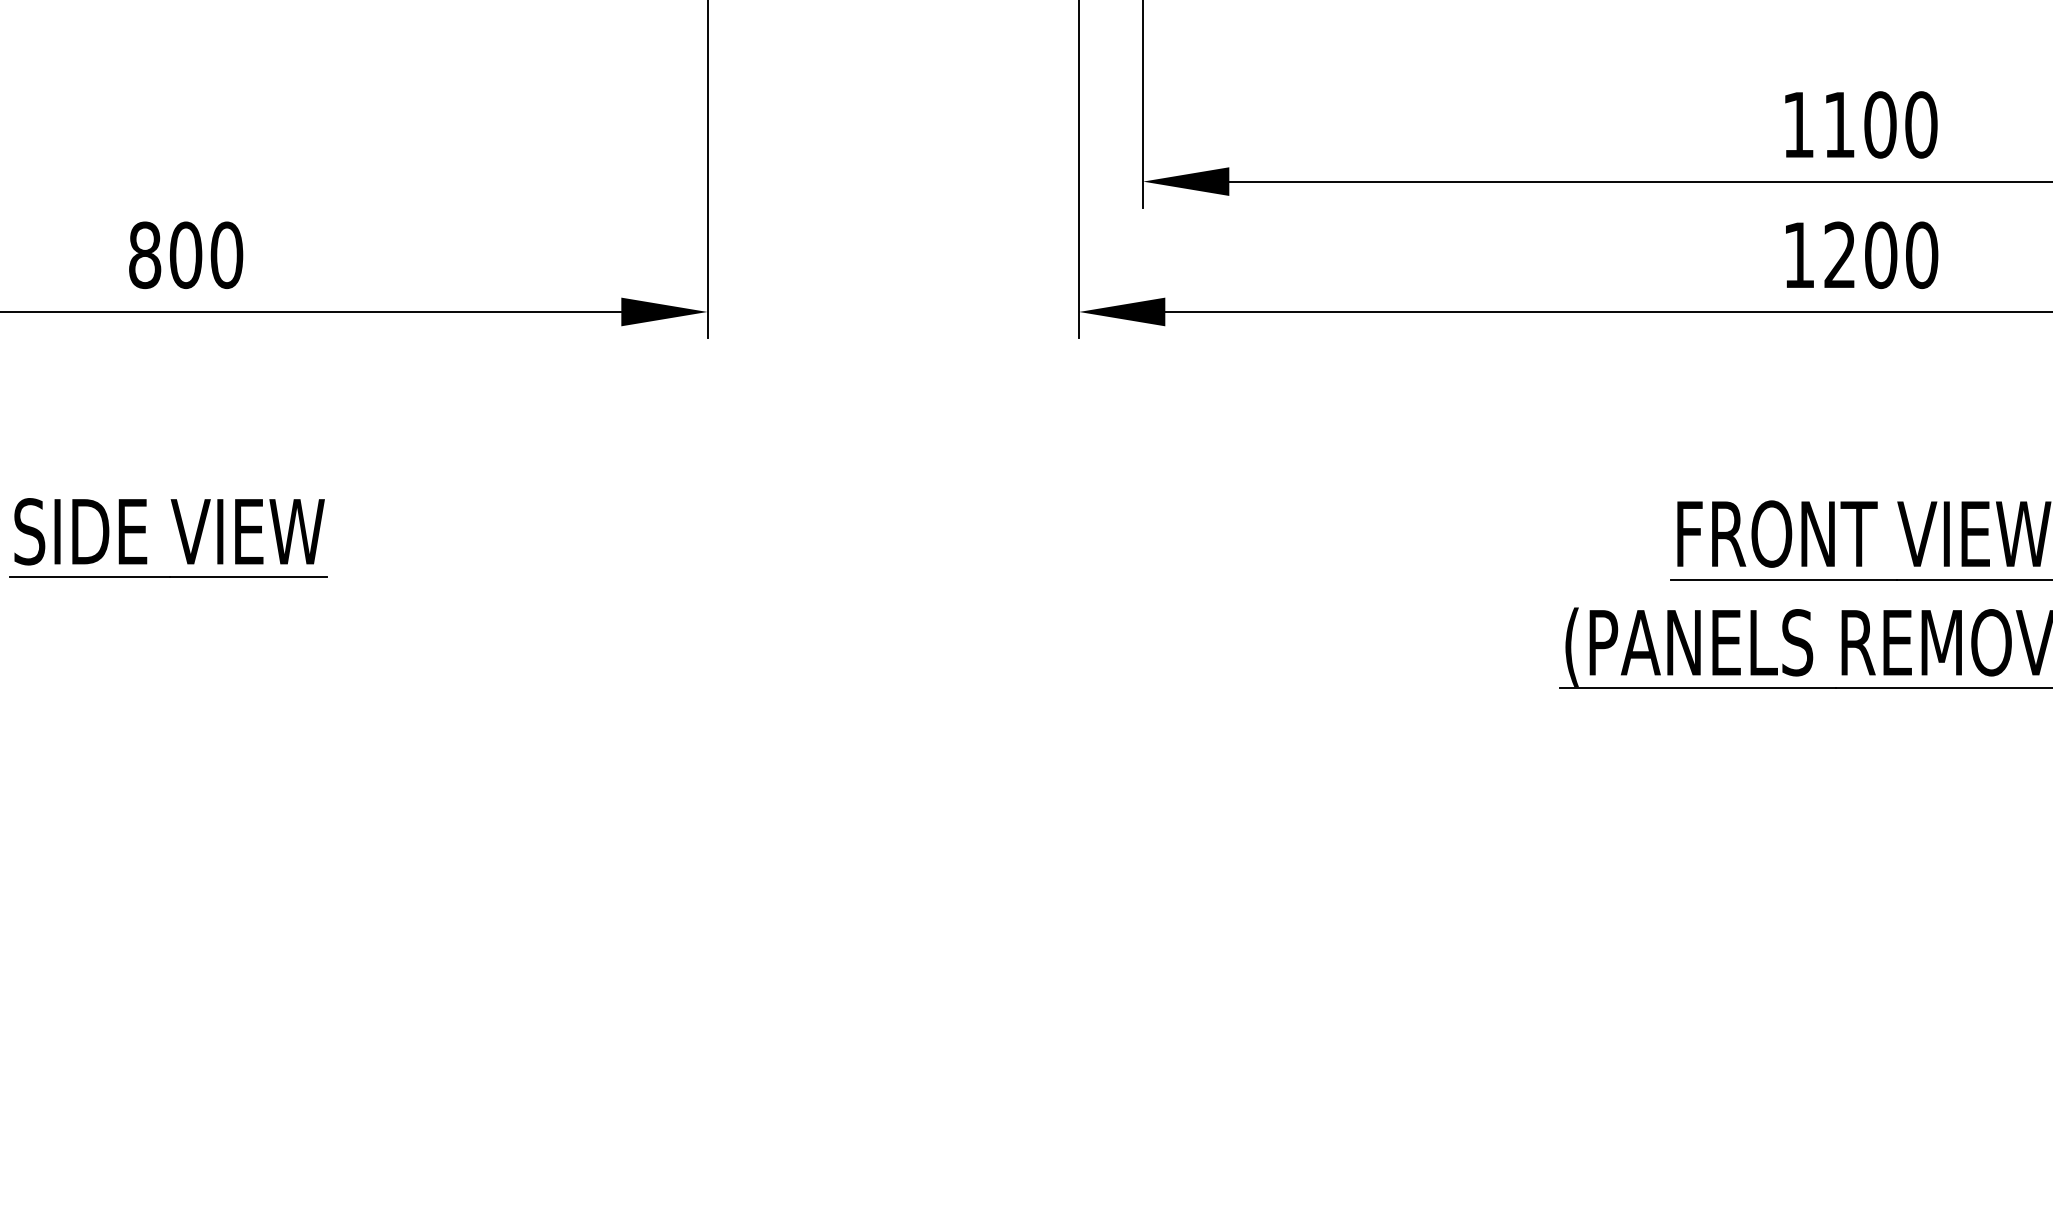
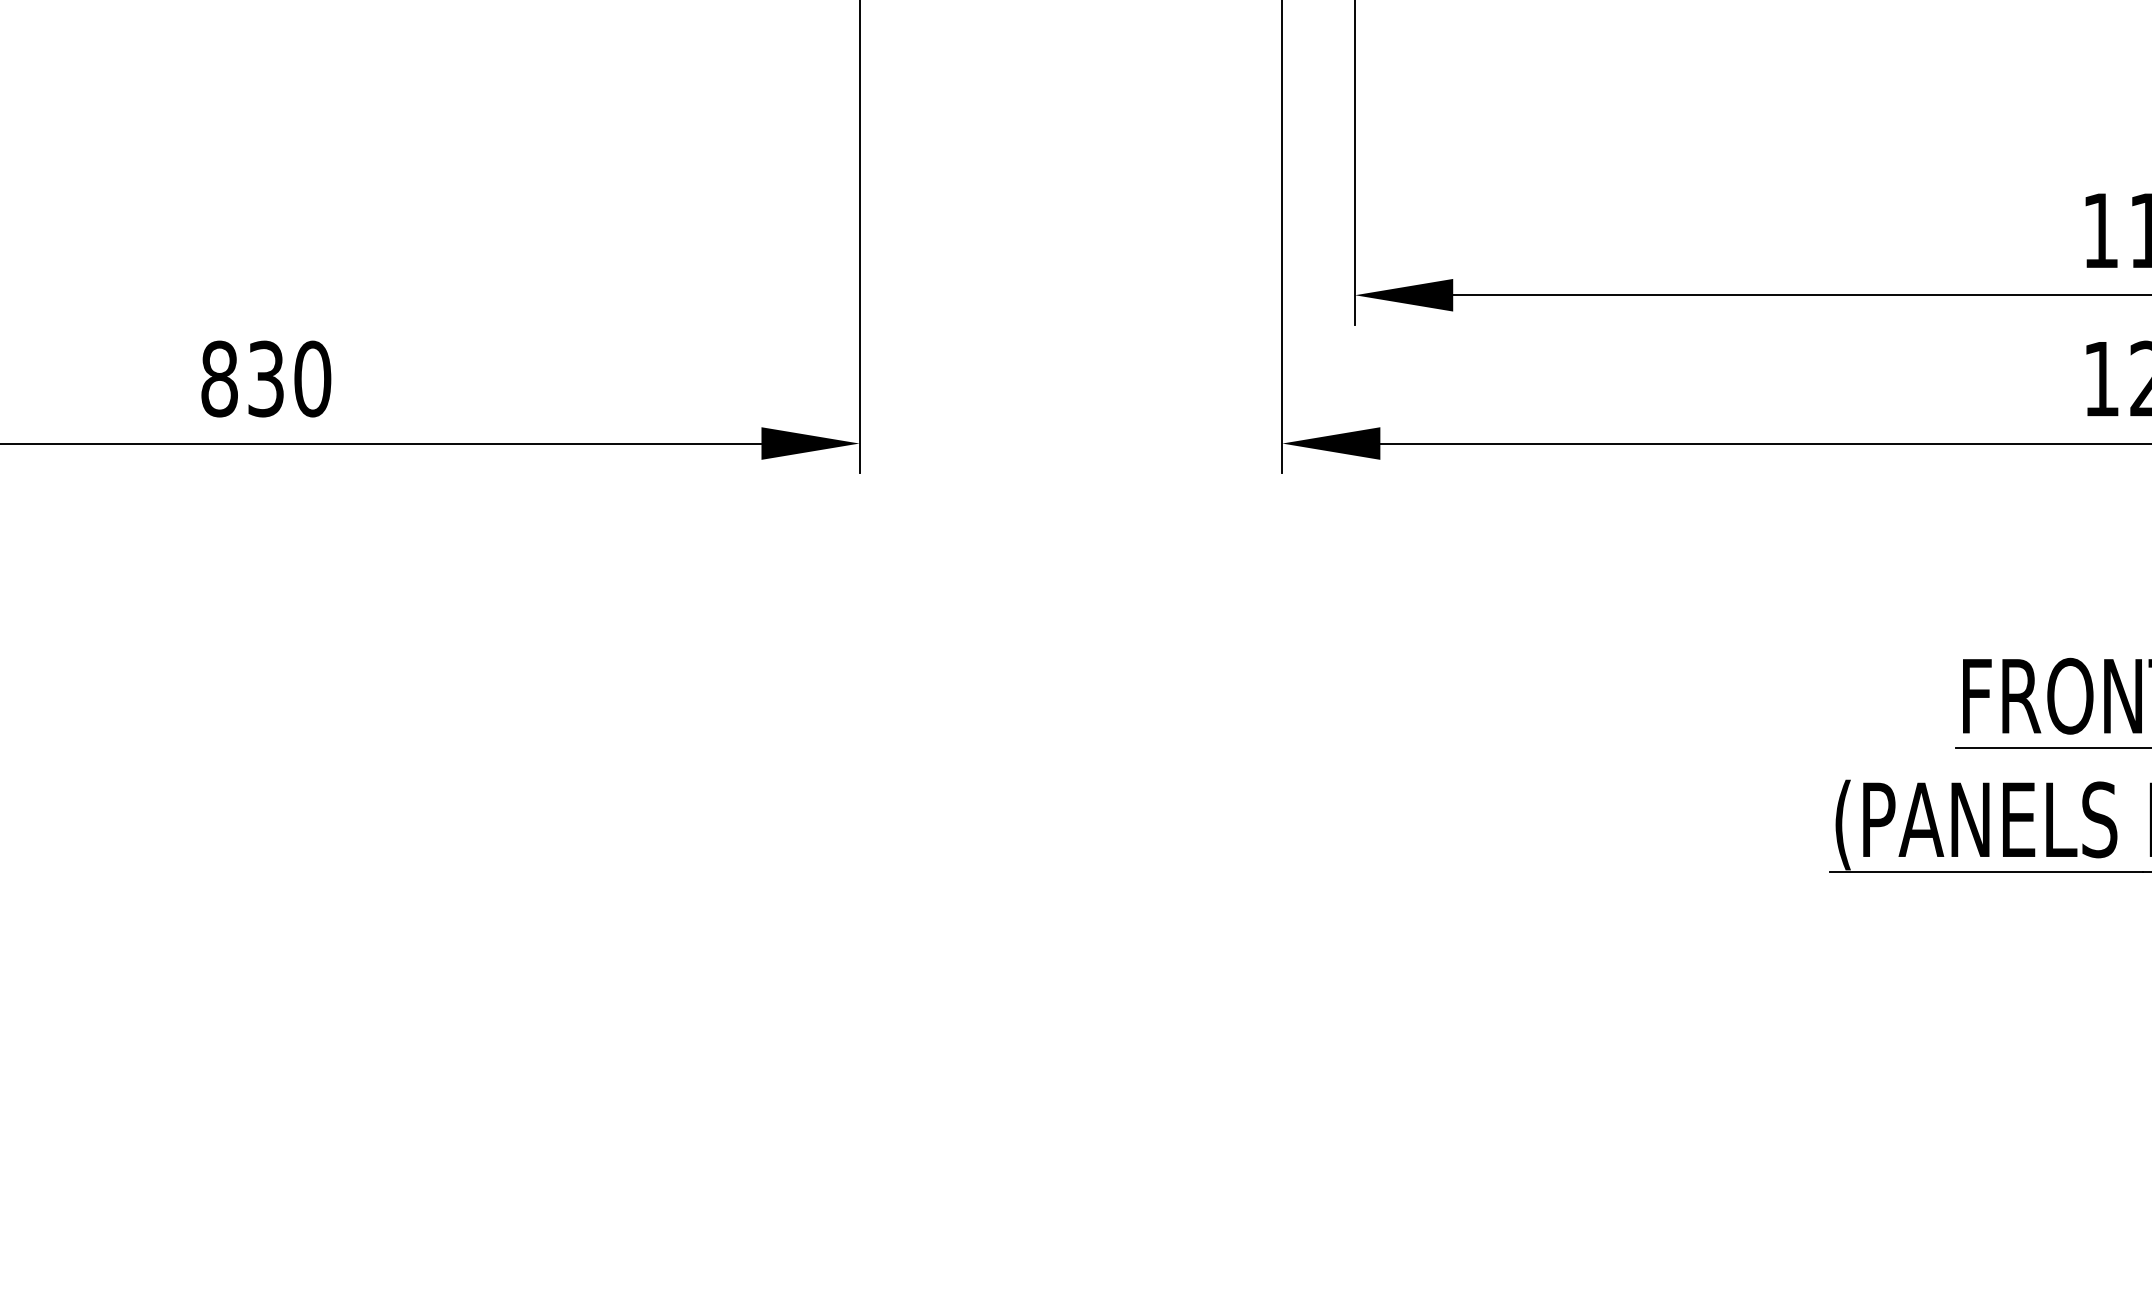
text: (185, 255) -> (265, 379), 800 -> 830
part: (179, 534) -> (258, 696), removed

